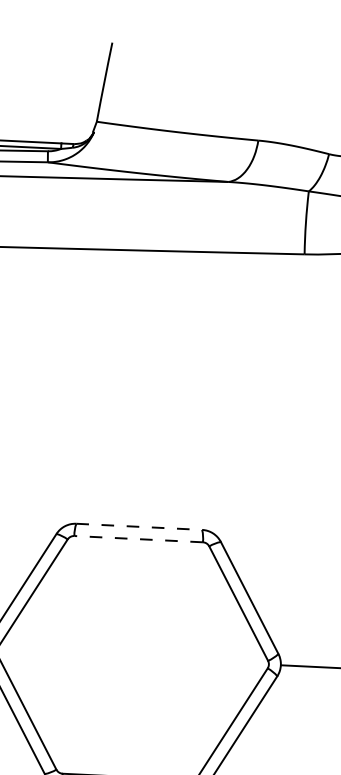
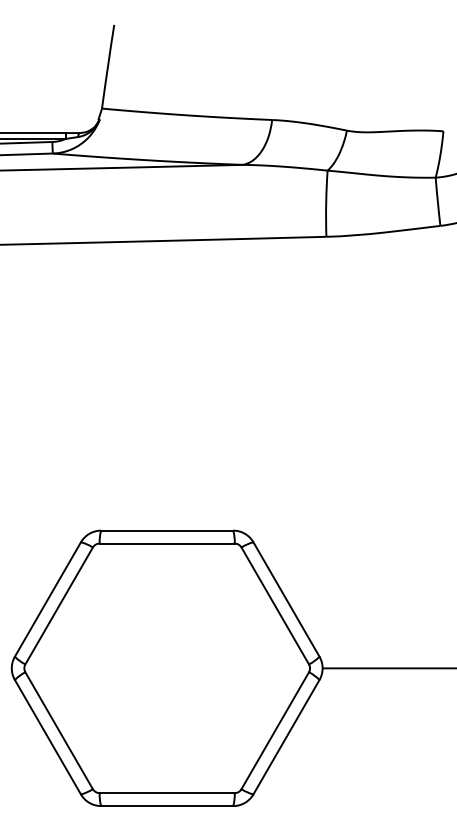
line: (139, 526) -> (167, 530), dashed -> solid
line: (137, 539) -> (166, 543), dashed -> solid

